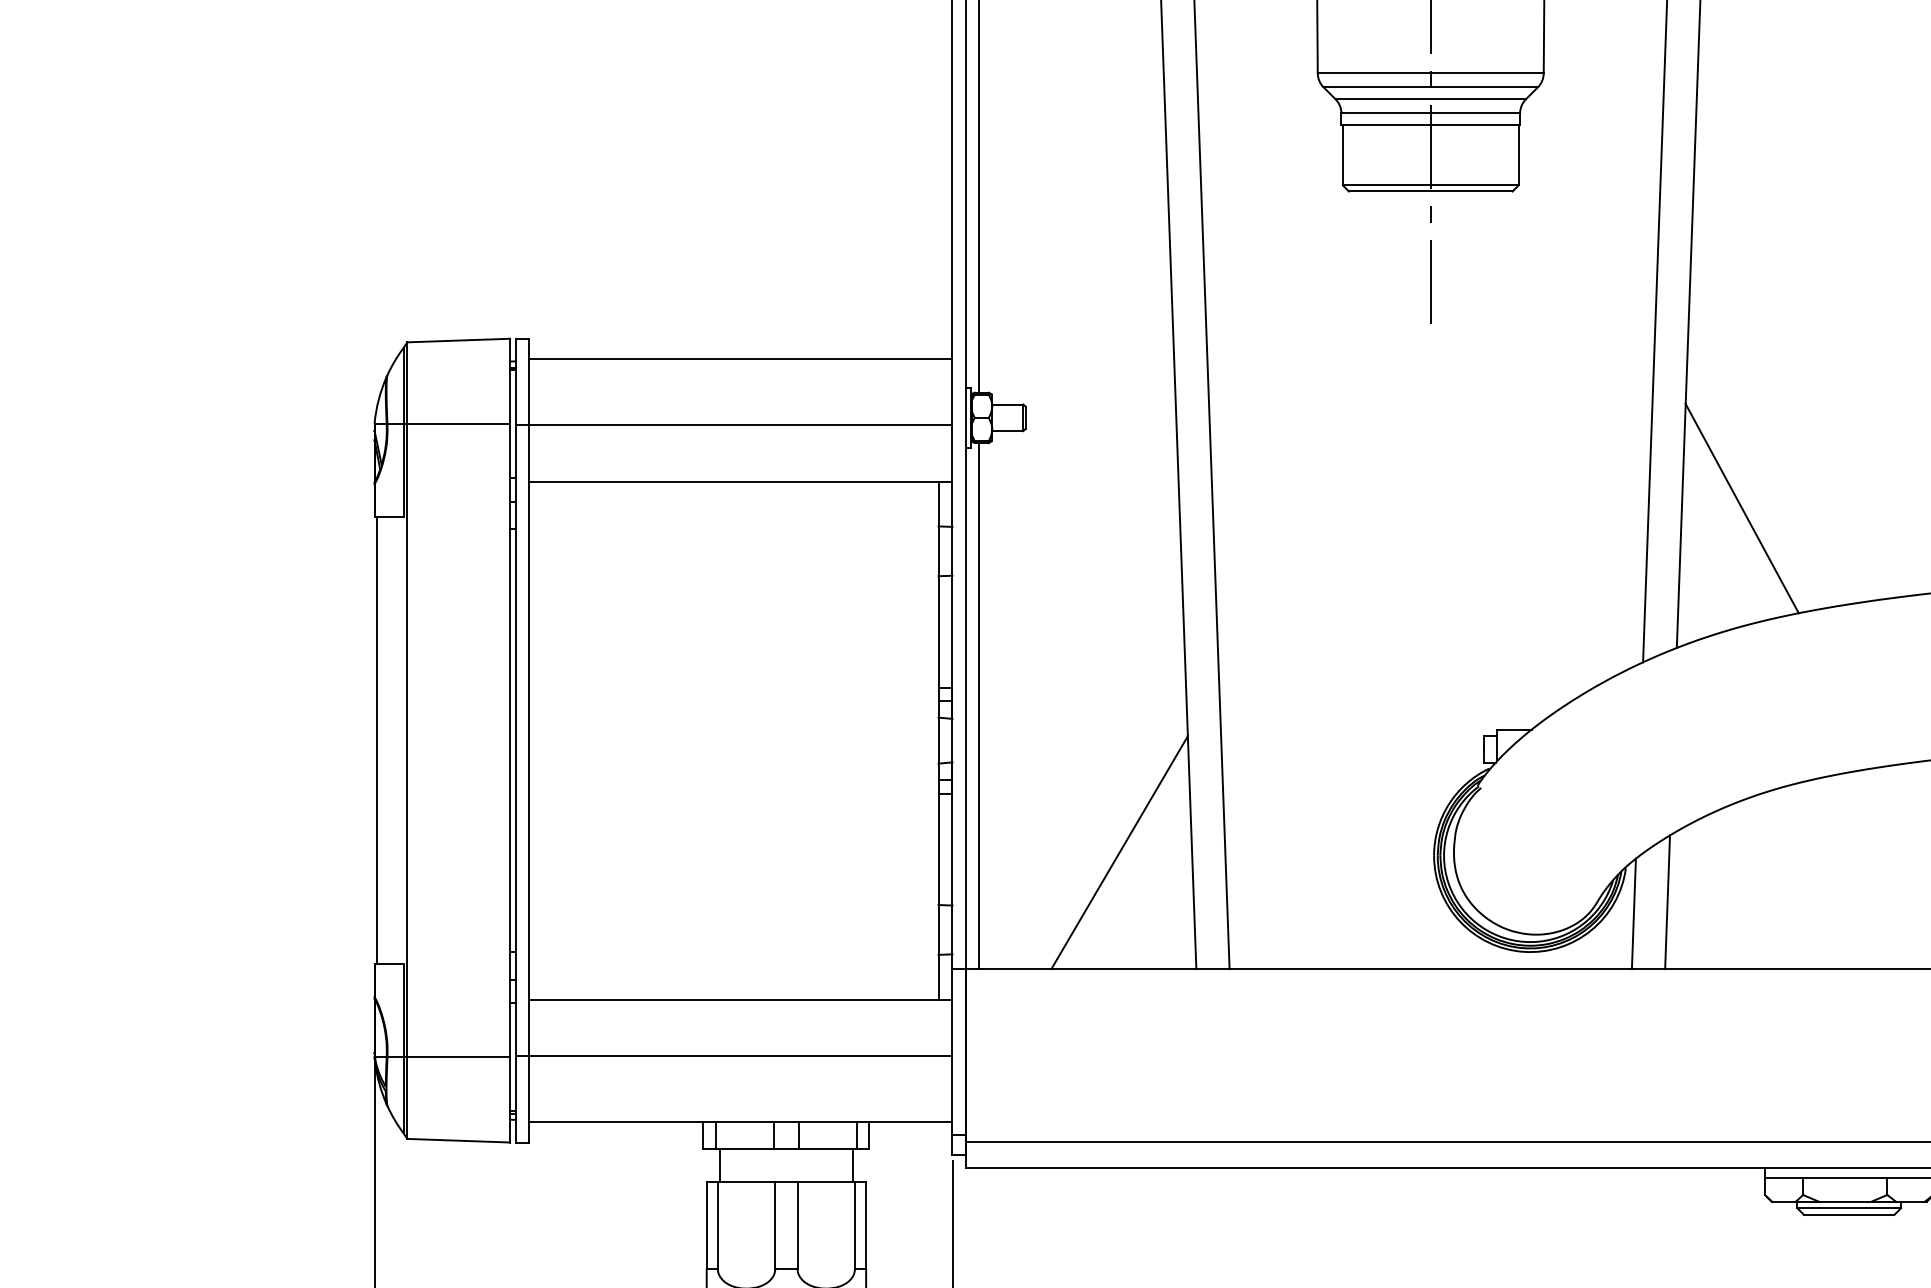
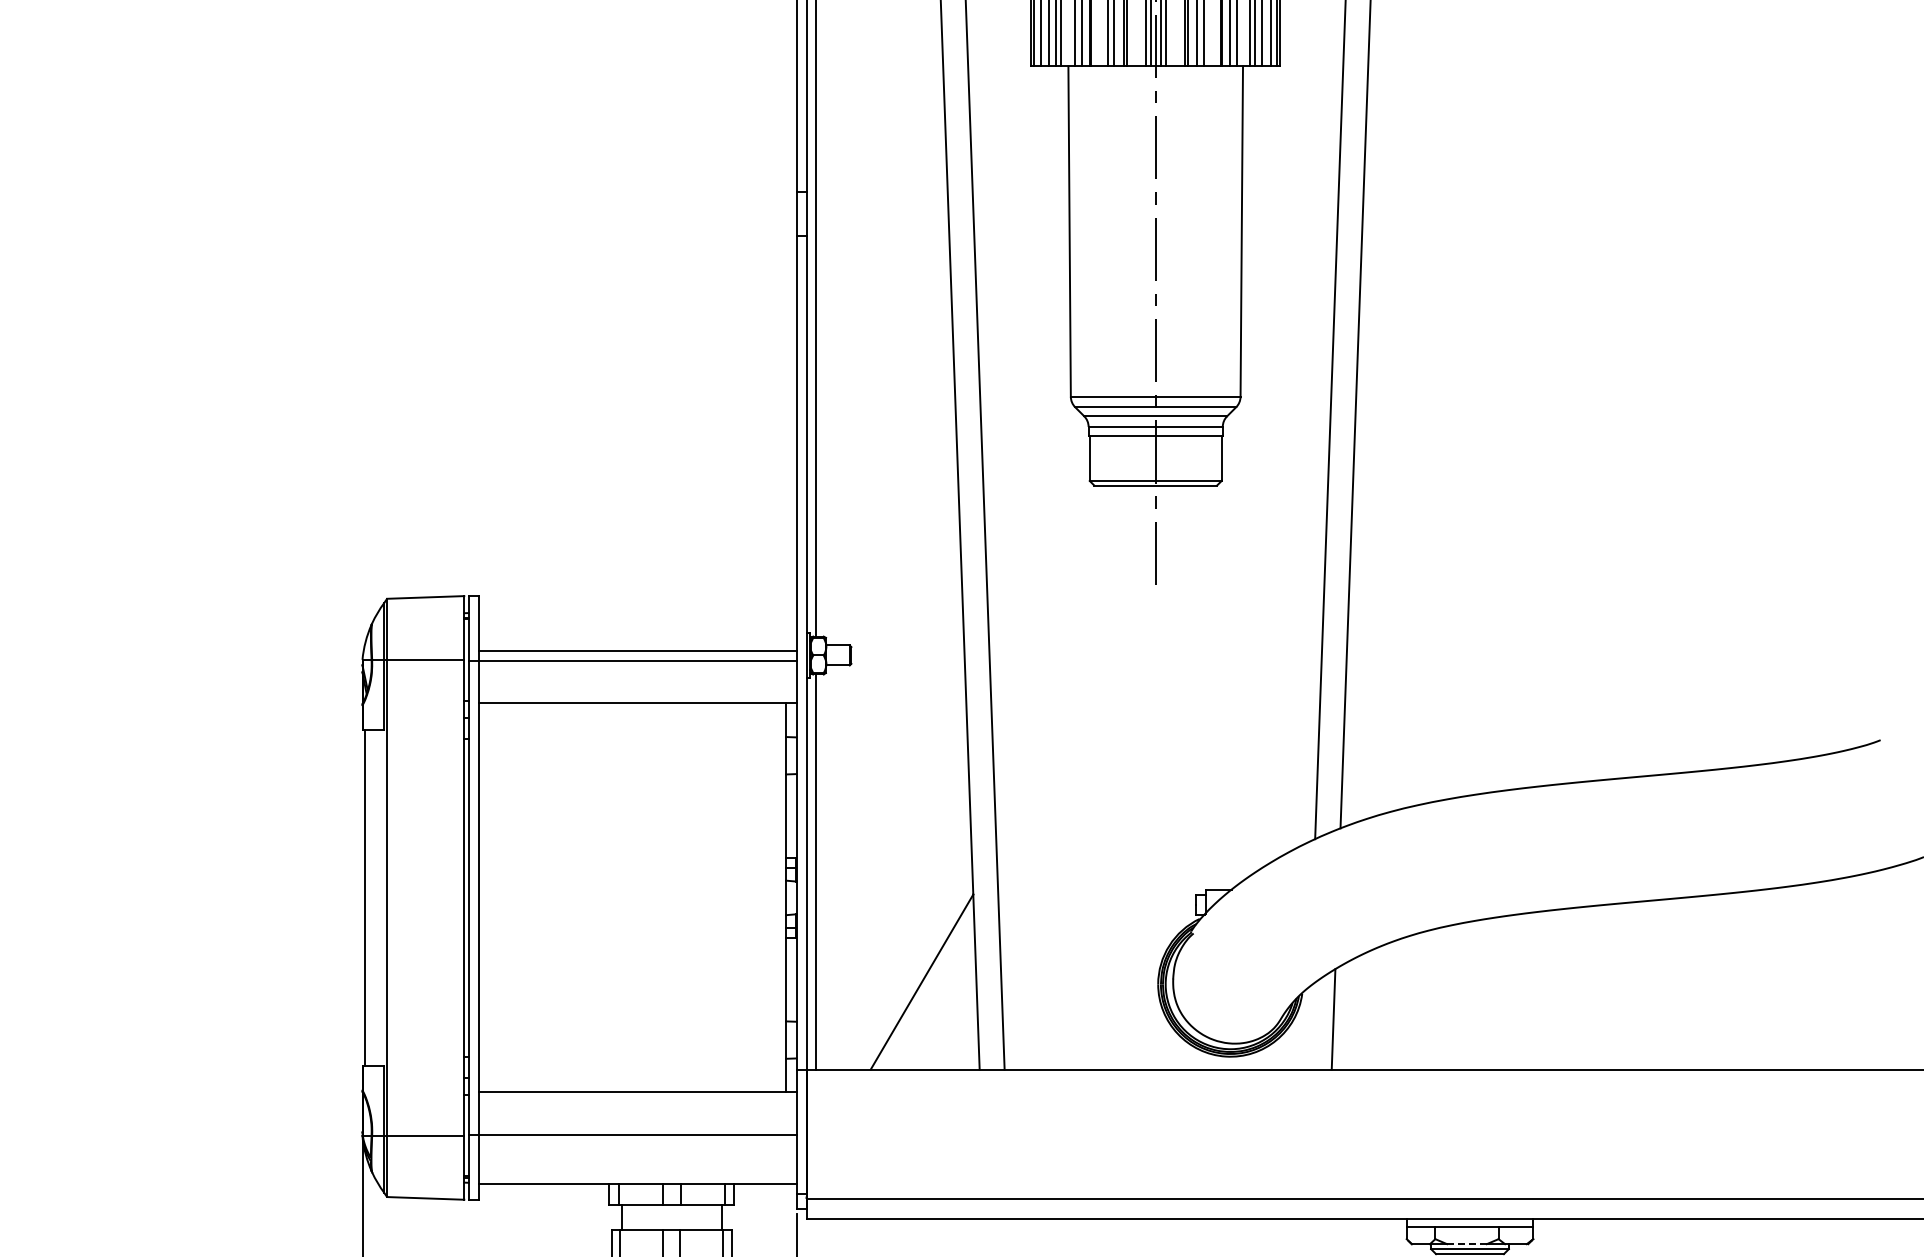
line: (740, 359) -> (637, 650), moved
line: (1742, 508) -> (1389, 723), removed
line: (1632, 913) -> (1307, 1027), removed
line: (1844, 1202) -> (1466, 1244), solid -> dashed

